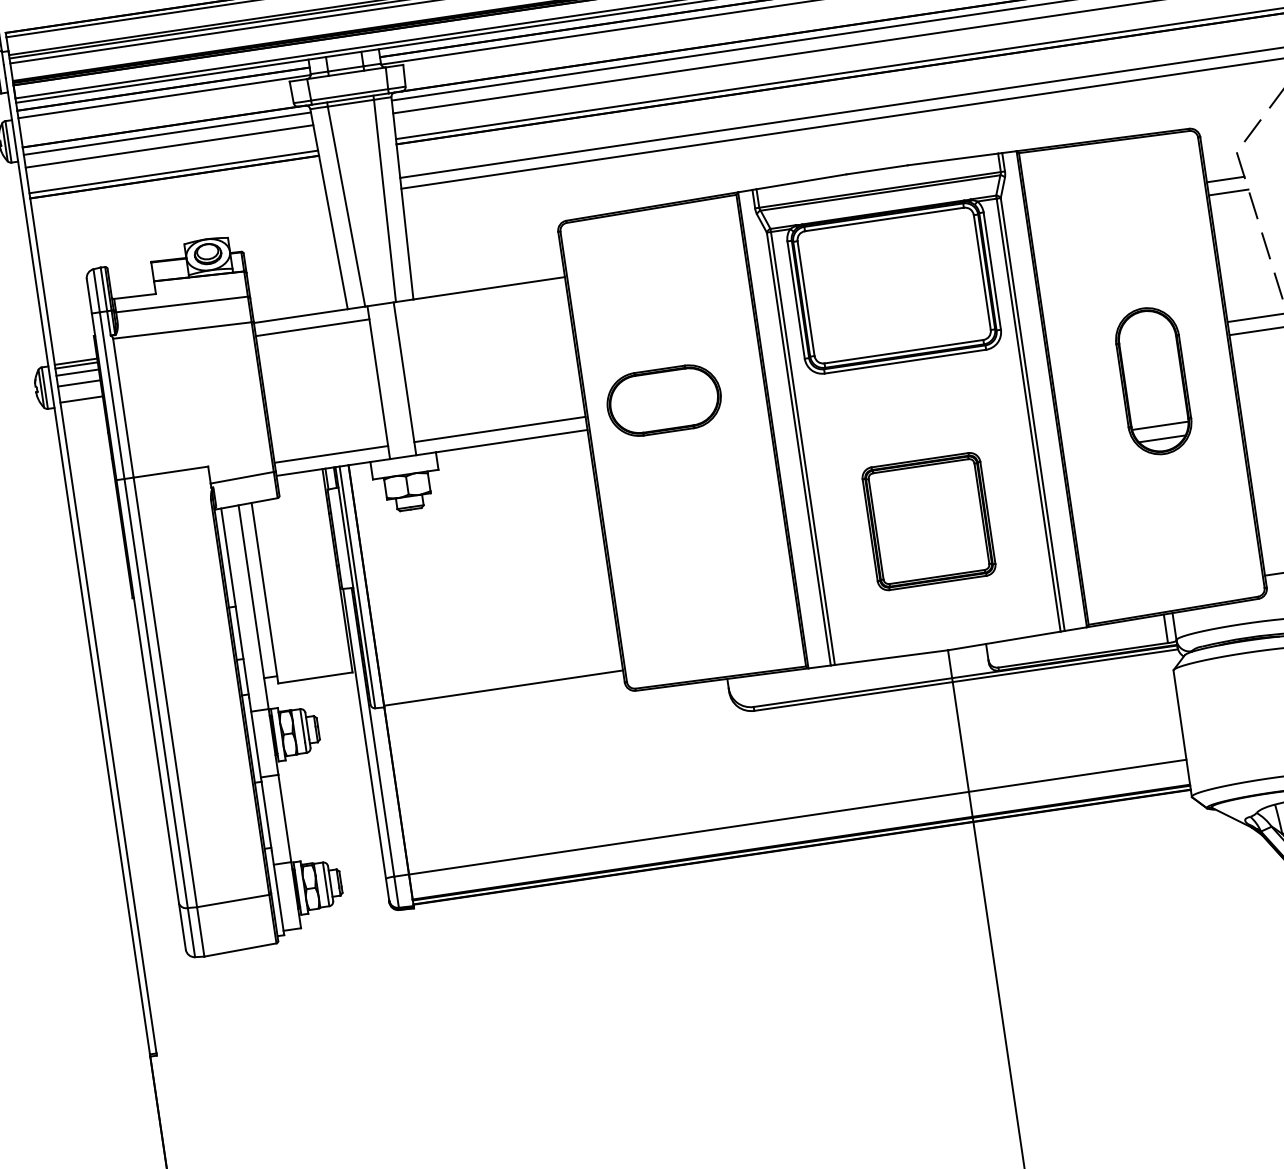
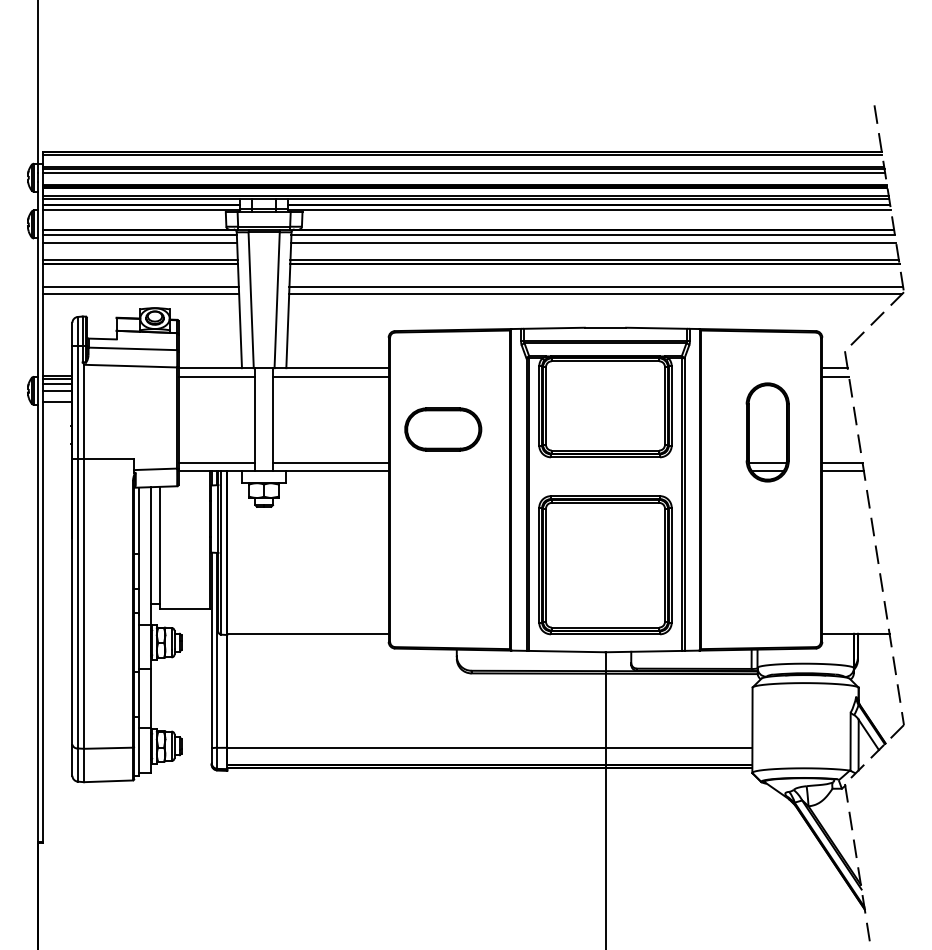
line: (179, 210) -> (140, 286), added
line: (181, 220) -> (140, 293), added
line: (480, 303) -> (330, 377), added
part: (1153, 381) -> (767, 432), moved
part: (664, 400) -> (443, 429), moved
part: (929, 521) -> (605, 565), size x1.67

